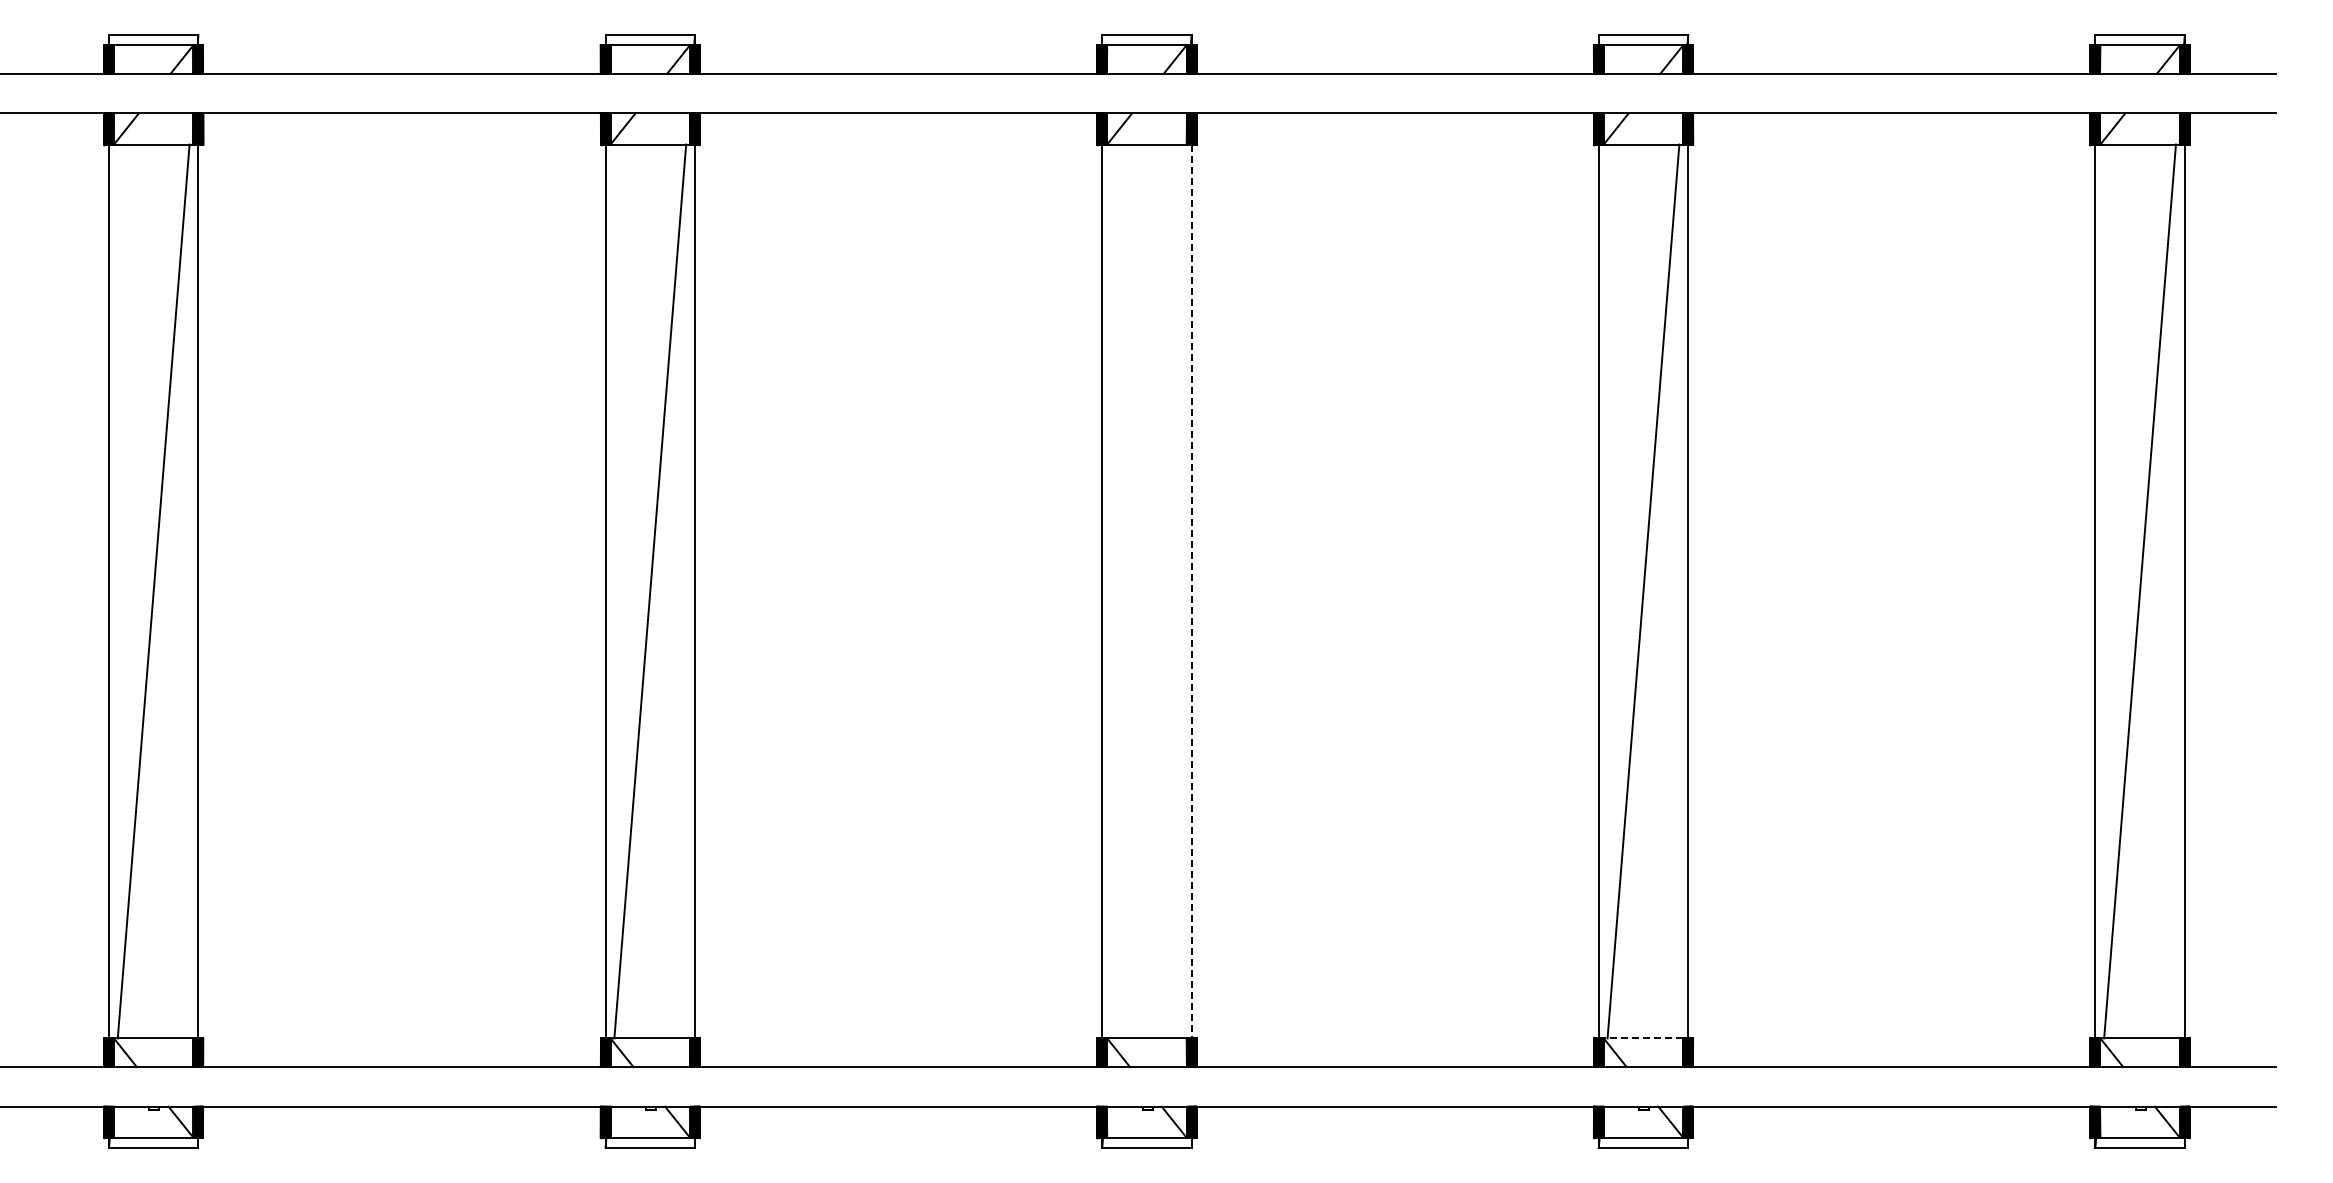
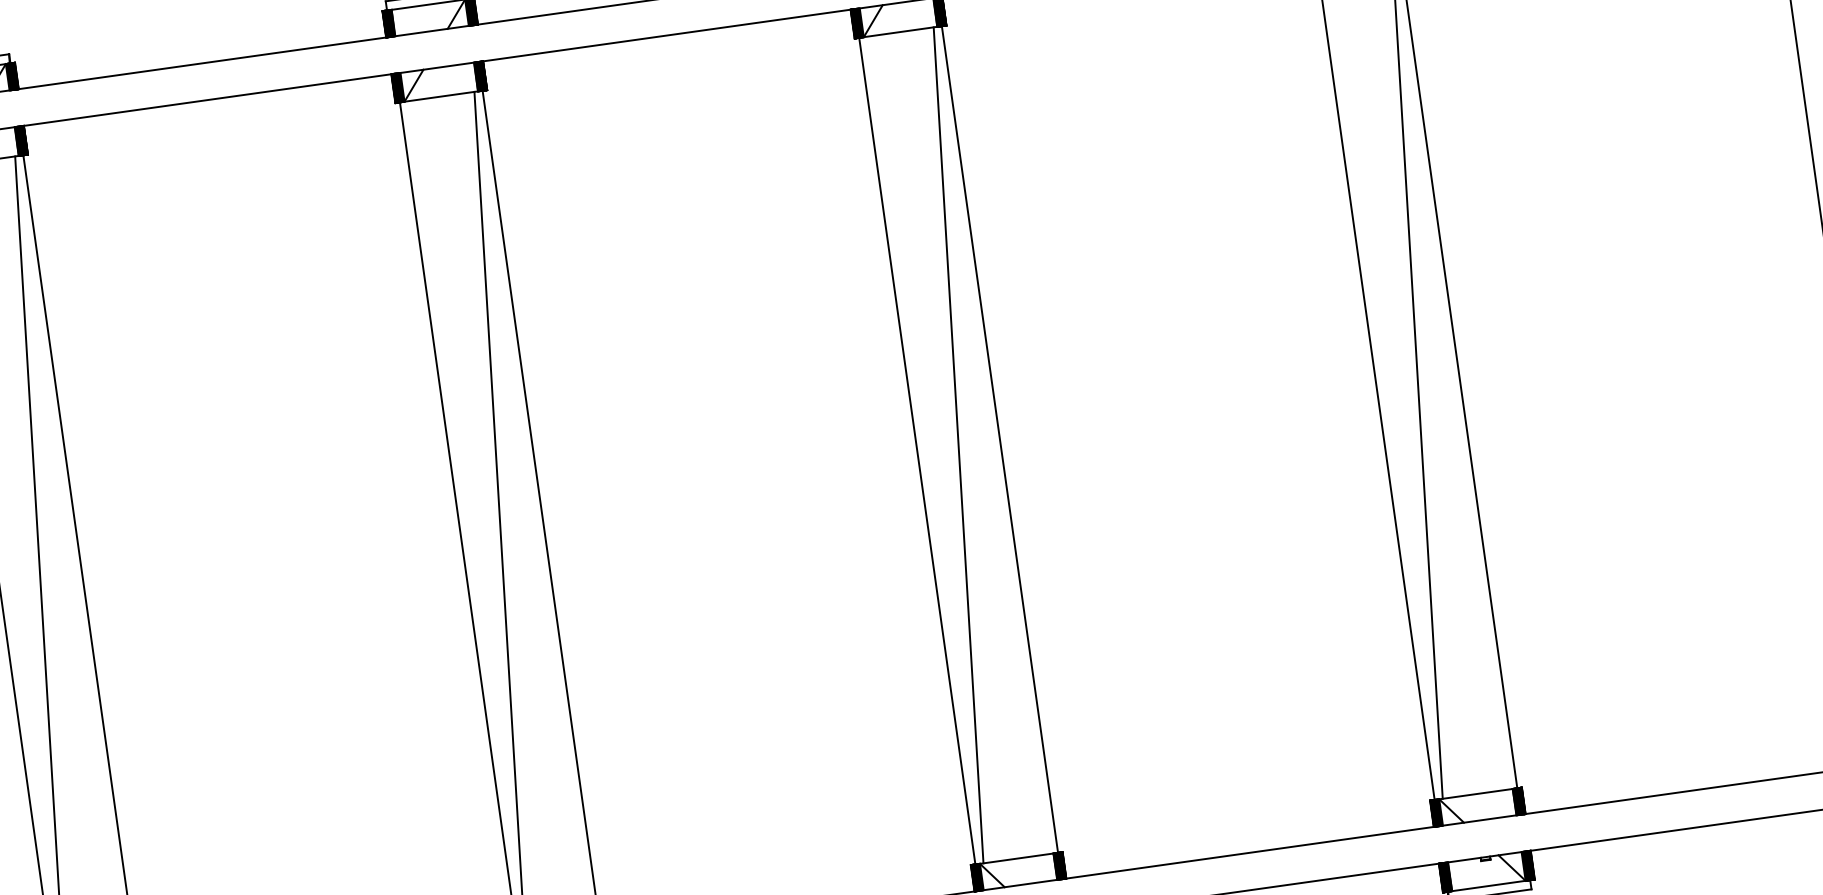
line: (1146, 591) -> (958, 445), added
line: (1191, 591) -> (999, 439), dashed -> solid
line: (1643, 1038) -> (1475, 794), dashed -> solid

